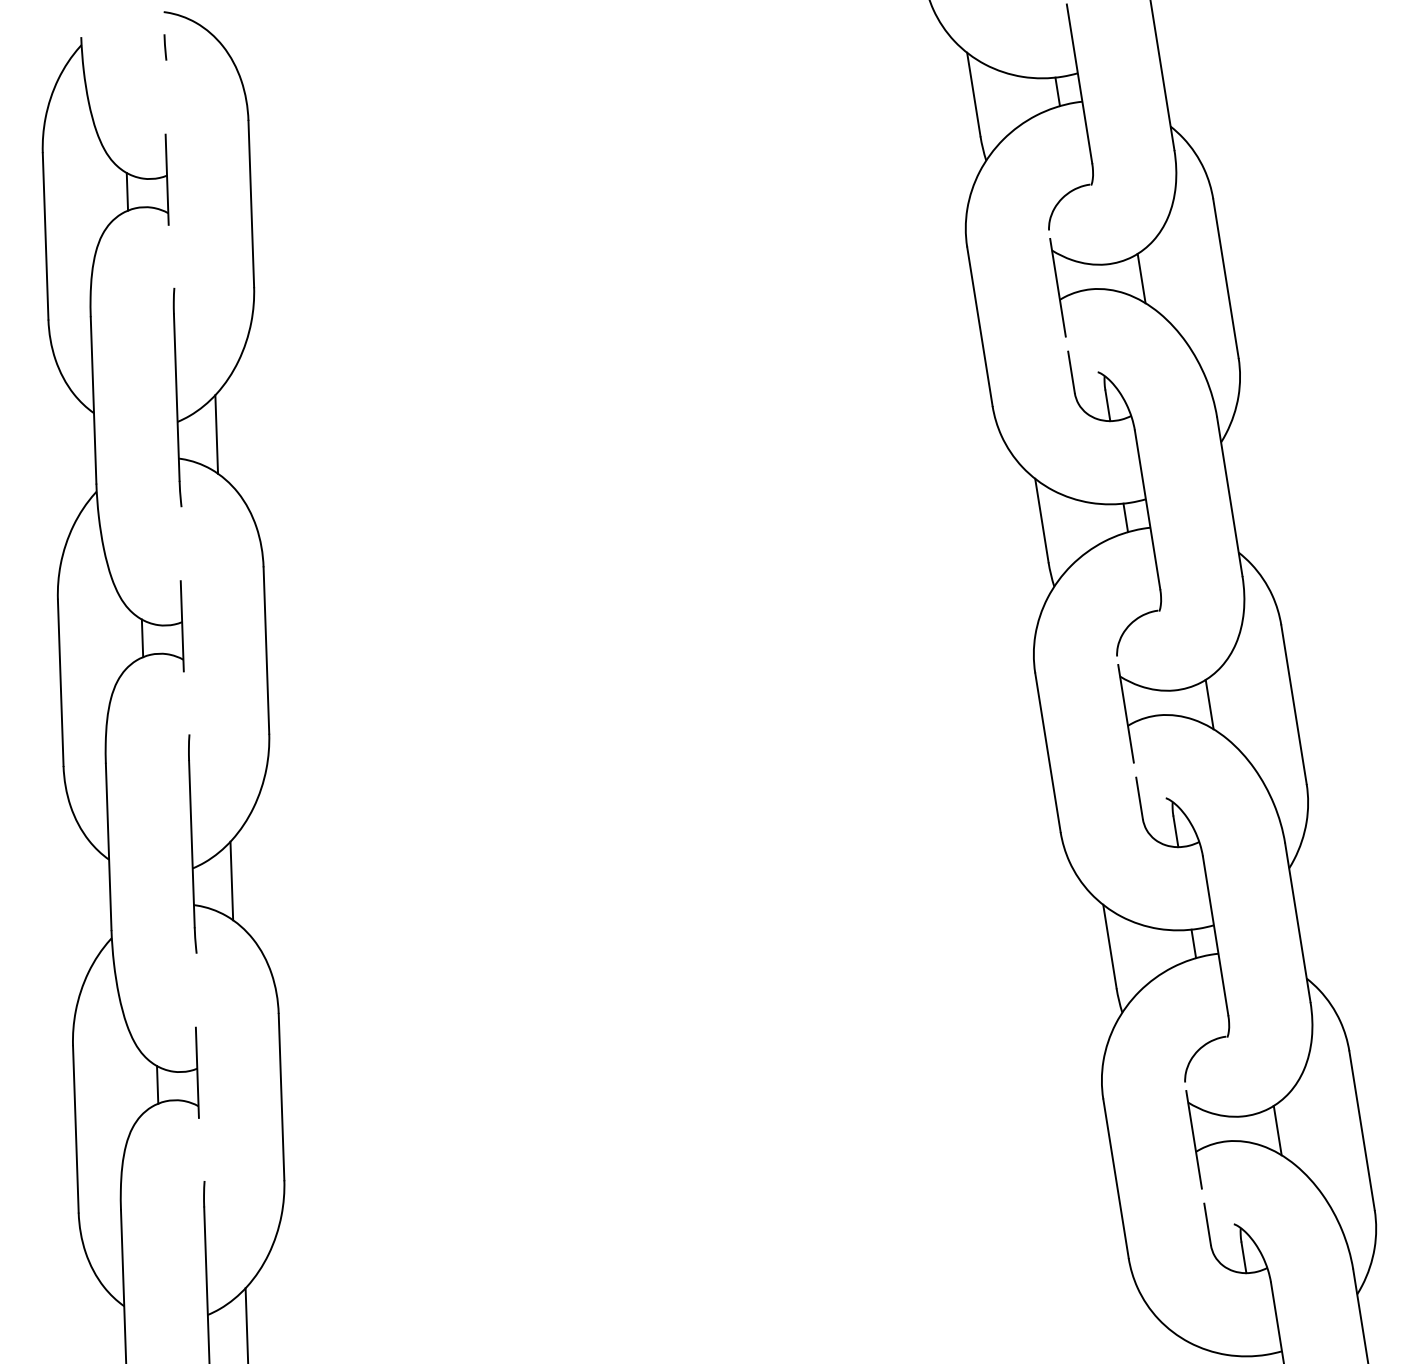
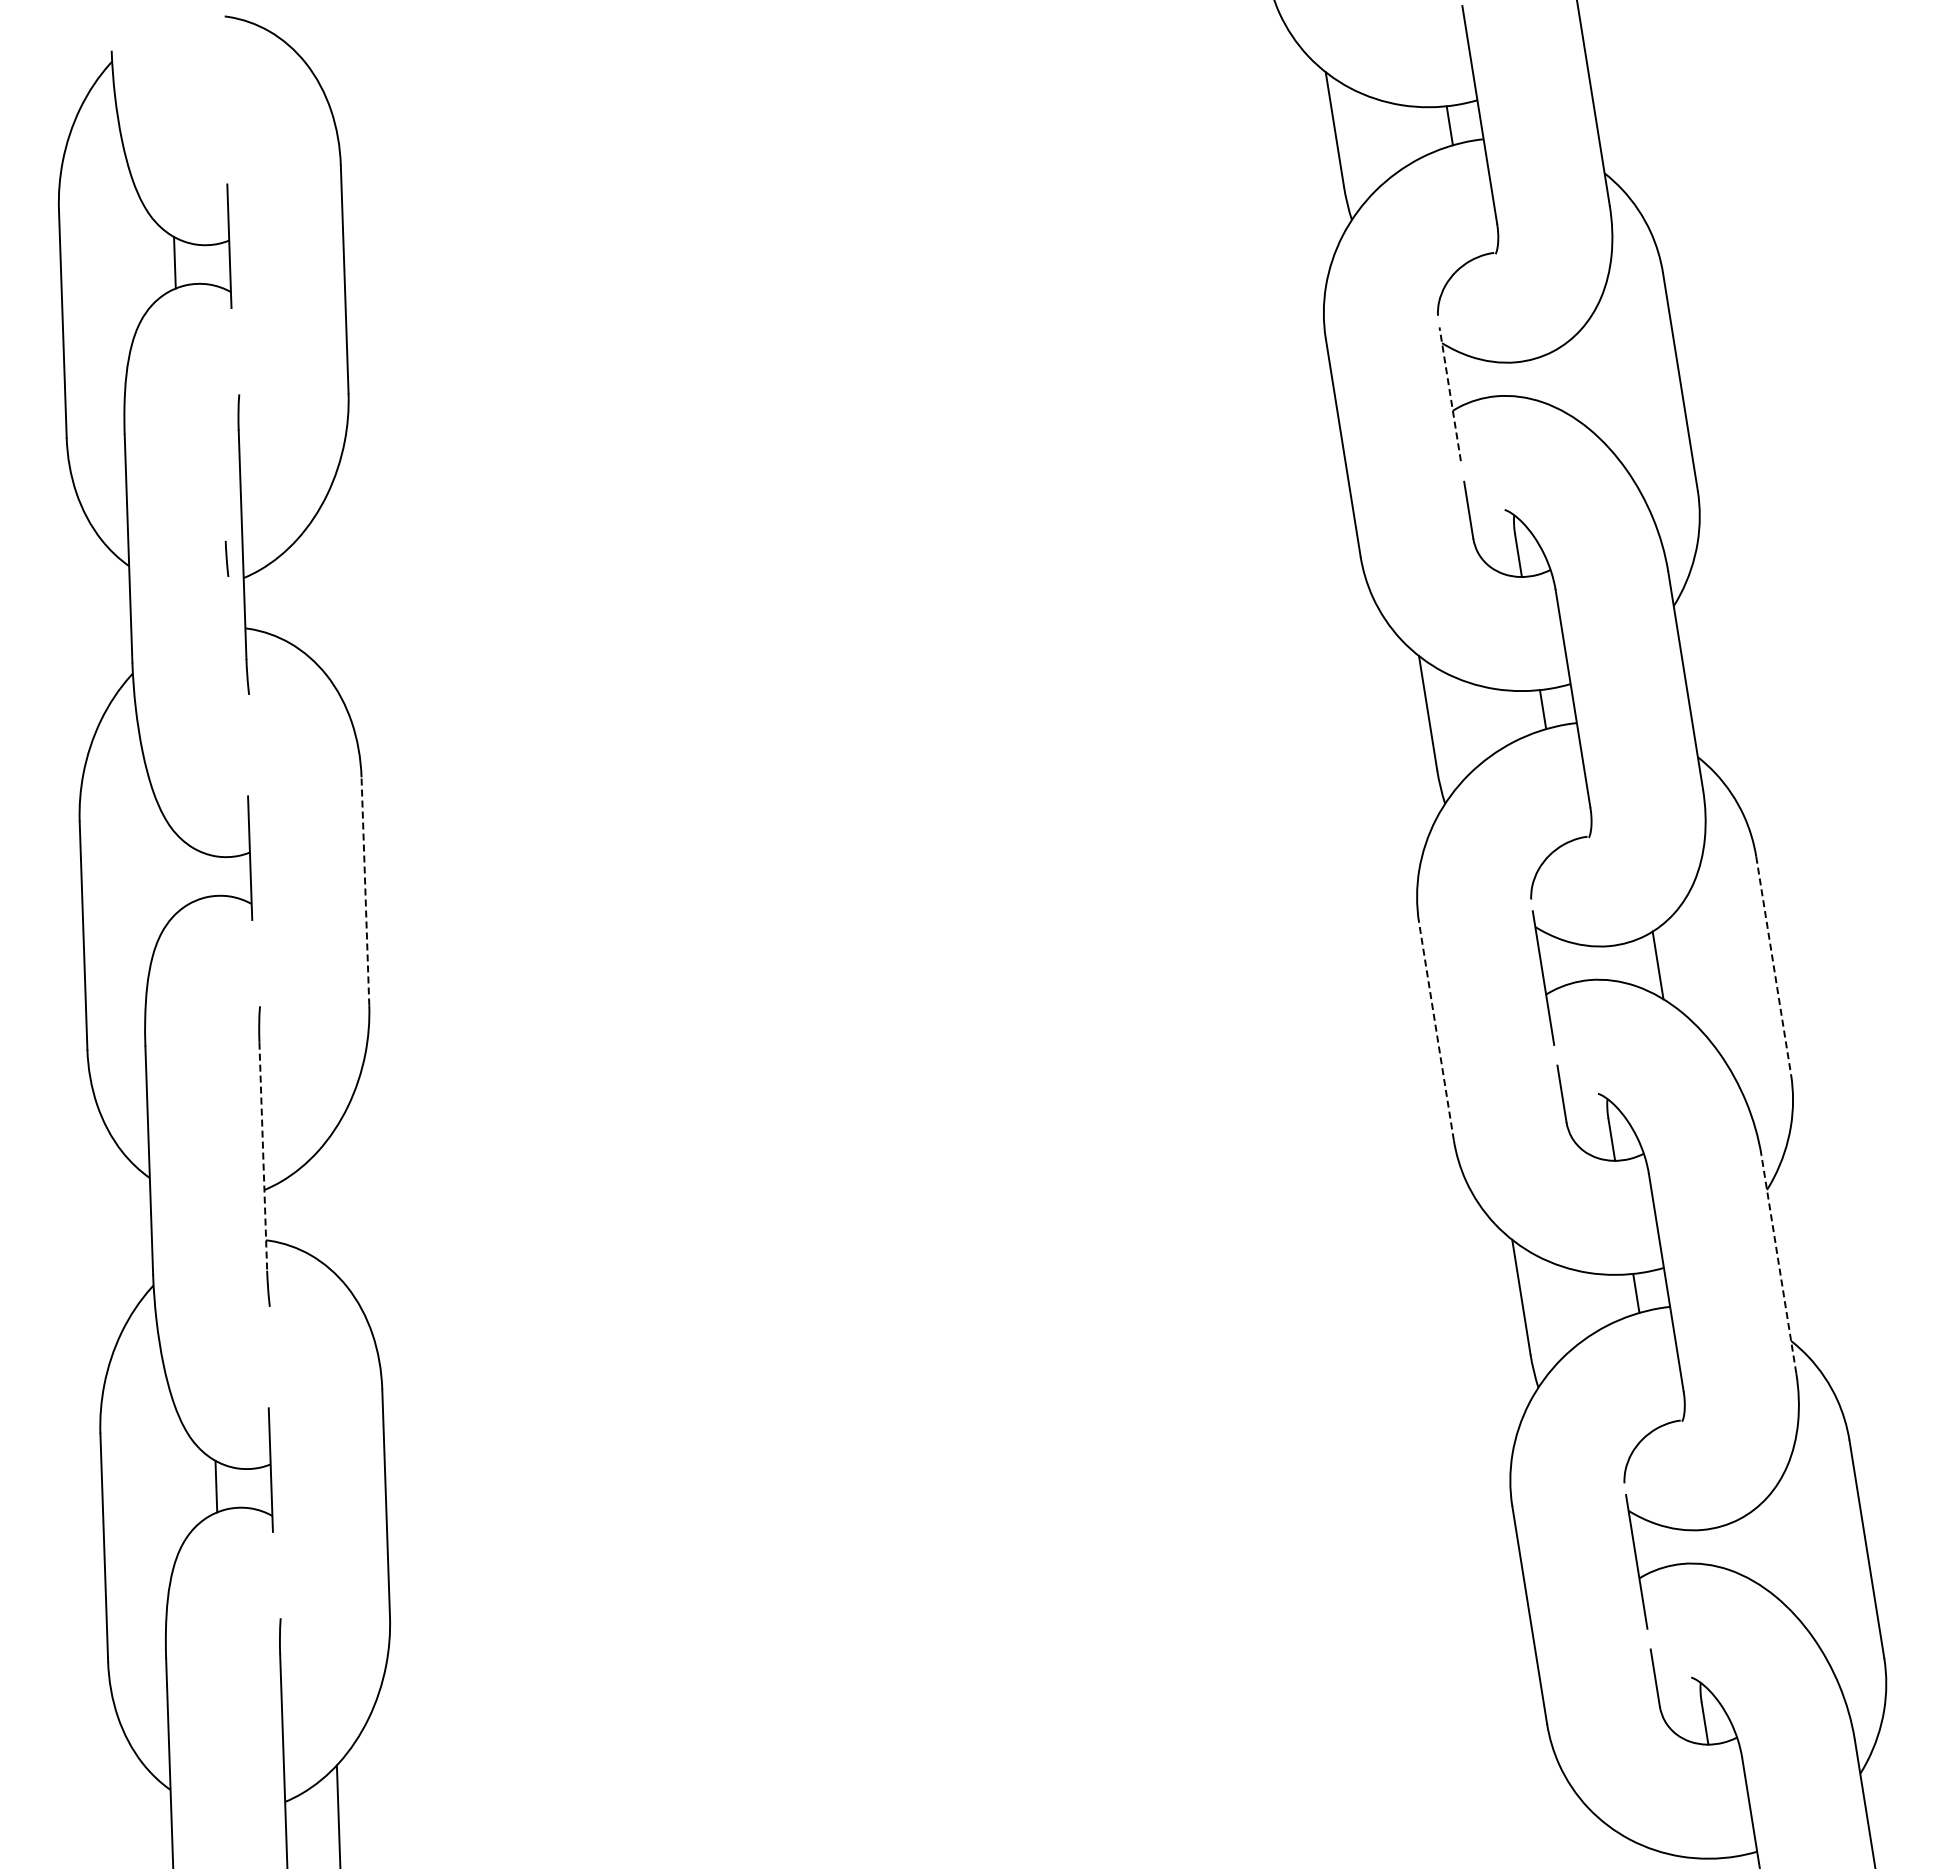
line: (165, 47) -> (226, 558), moved
line: (1141, 278) -> (1564, 381), removed
line: (1058, 287) -> (1450, 394), solid -> dashed
line: (216, 434) -> (297, 595), removed
line: (142, 638) -> (195, 874), removed
line: (266, 649) -> (365, 890), solid -> dashed
line: (1293, 705) -> (1773, 966), solid -> dashed
line: (1047, 752) -> (1436, 1030), solid -> dashed
line: (192, 844) -> (263, 1157), solid -> dashed
line: (231, 880) -> (317, 1206), removed
line: (1297, 922) -> (1778, 1264), solid -> dashed
line: (1277, 1130) -> (1750, 1549), removed

